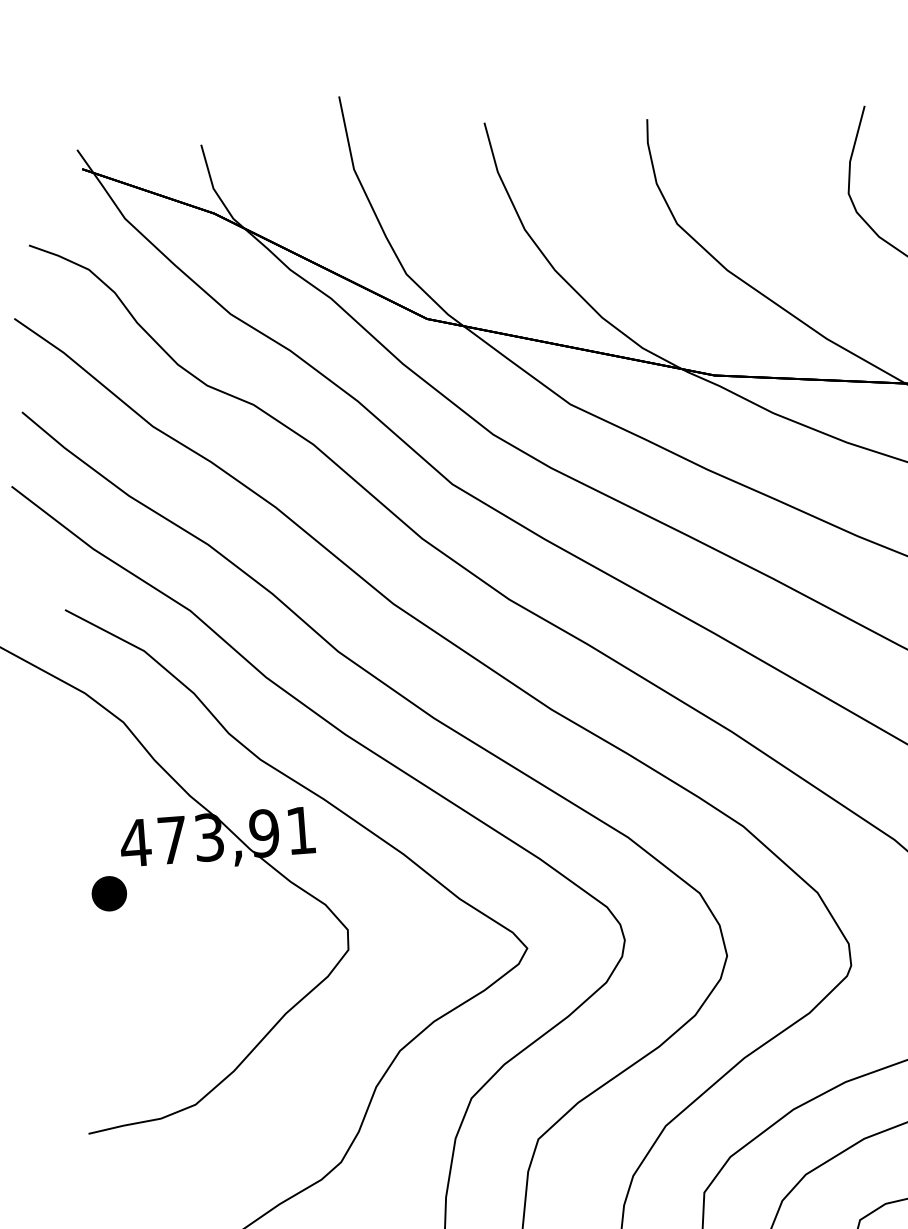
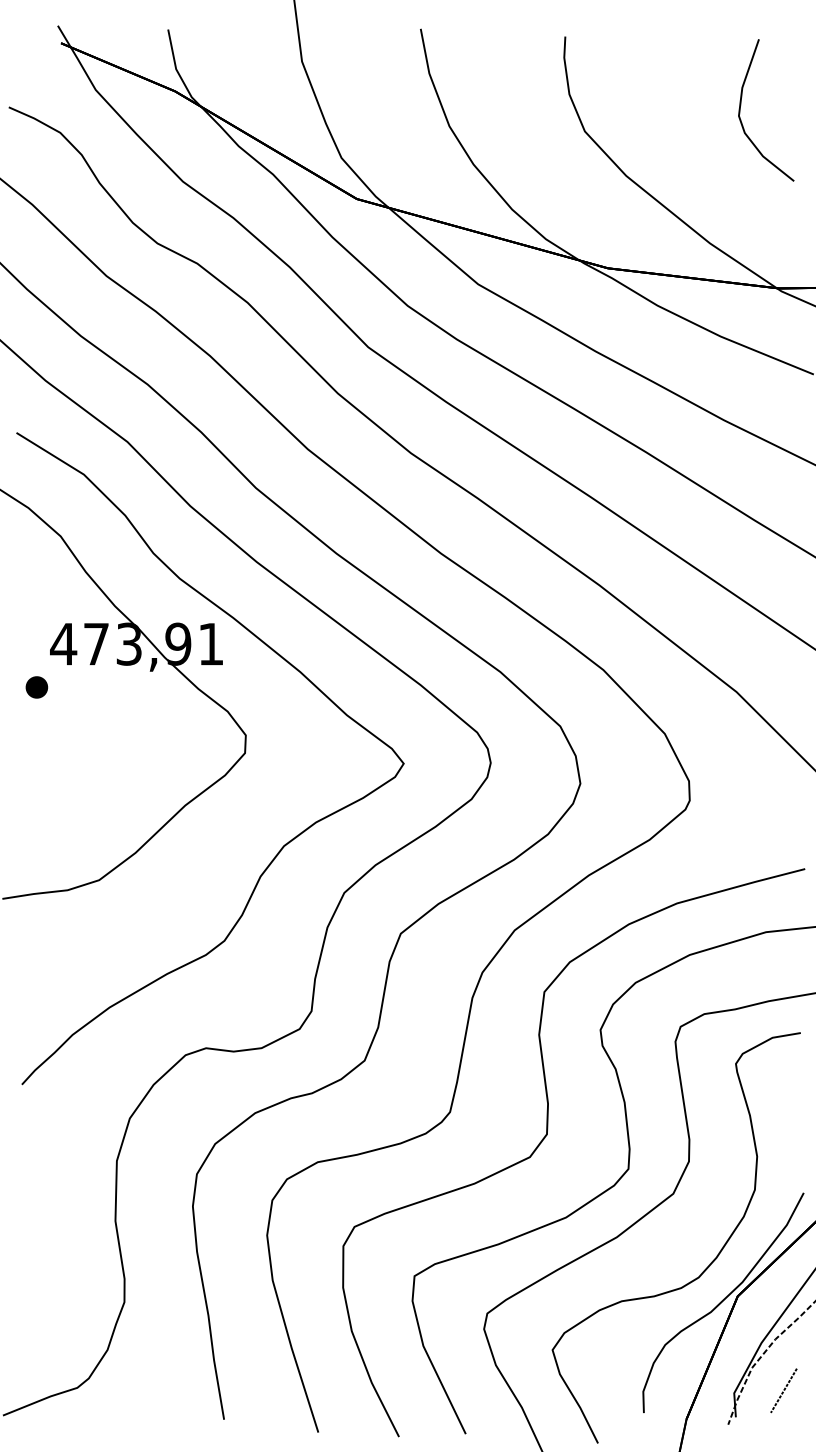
part: (108, 893) -> (36, 687), size x0.71

